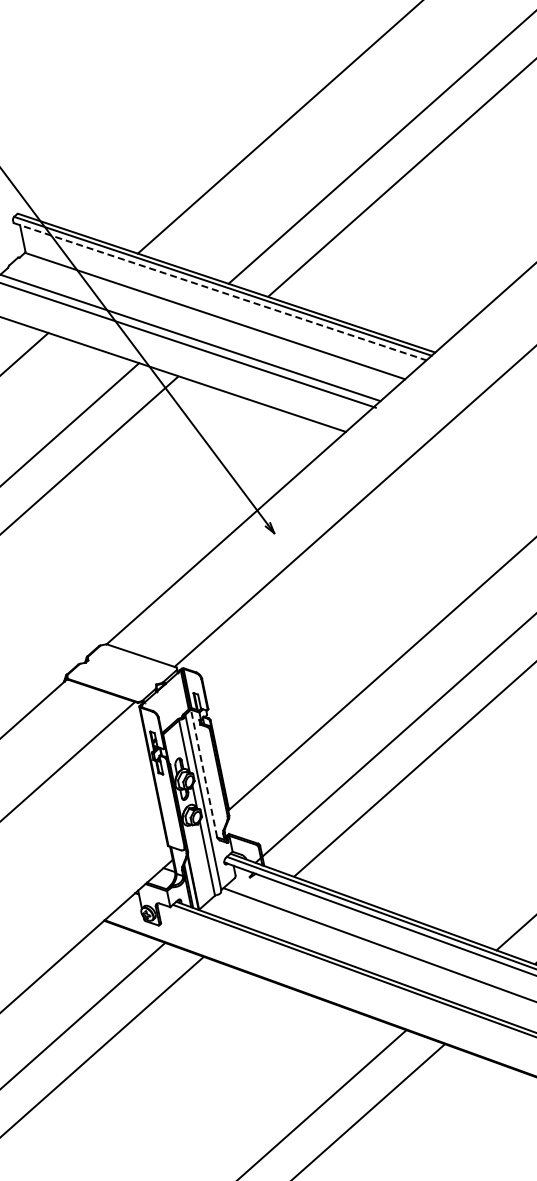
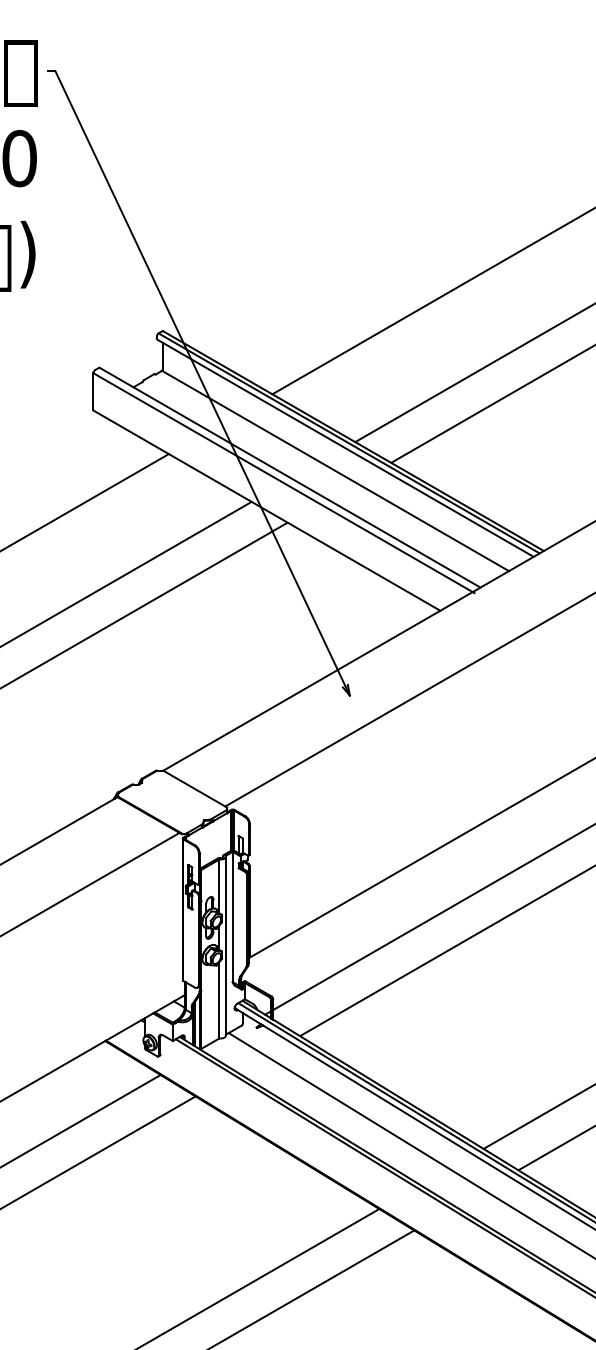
line: (220, 292) -> (345, 448), dashed -> solid
line: (203, 773) -> (232, 916), dashed -> solid

